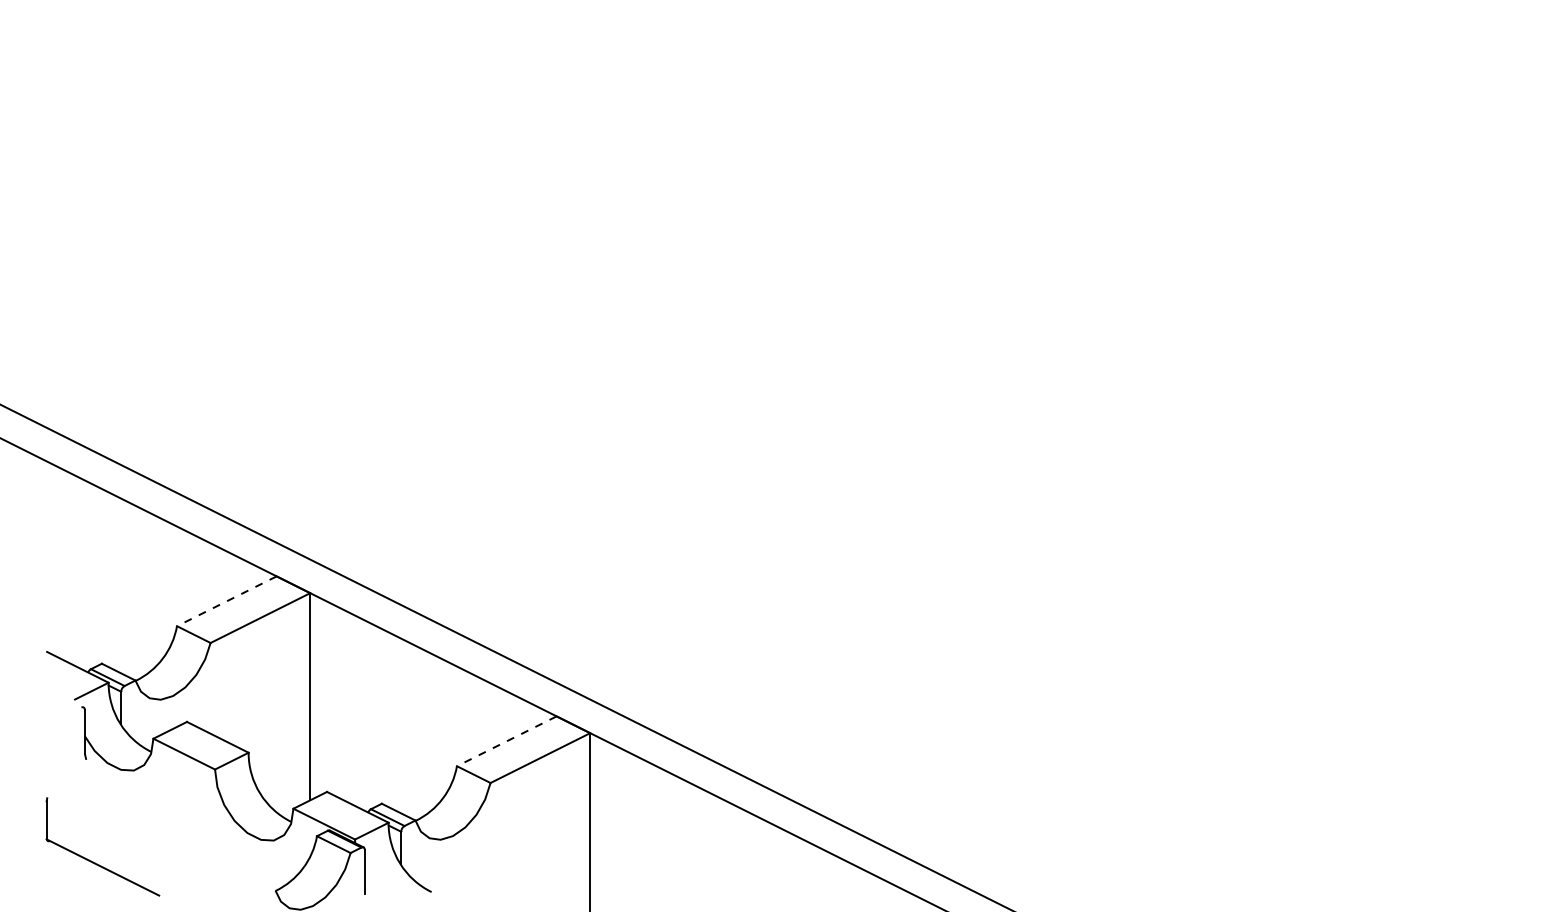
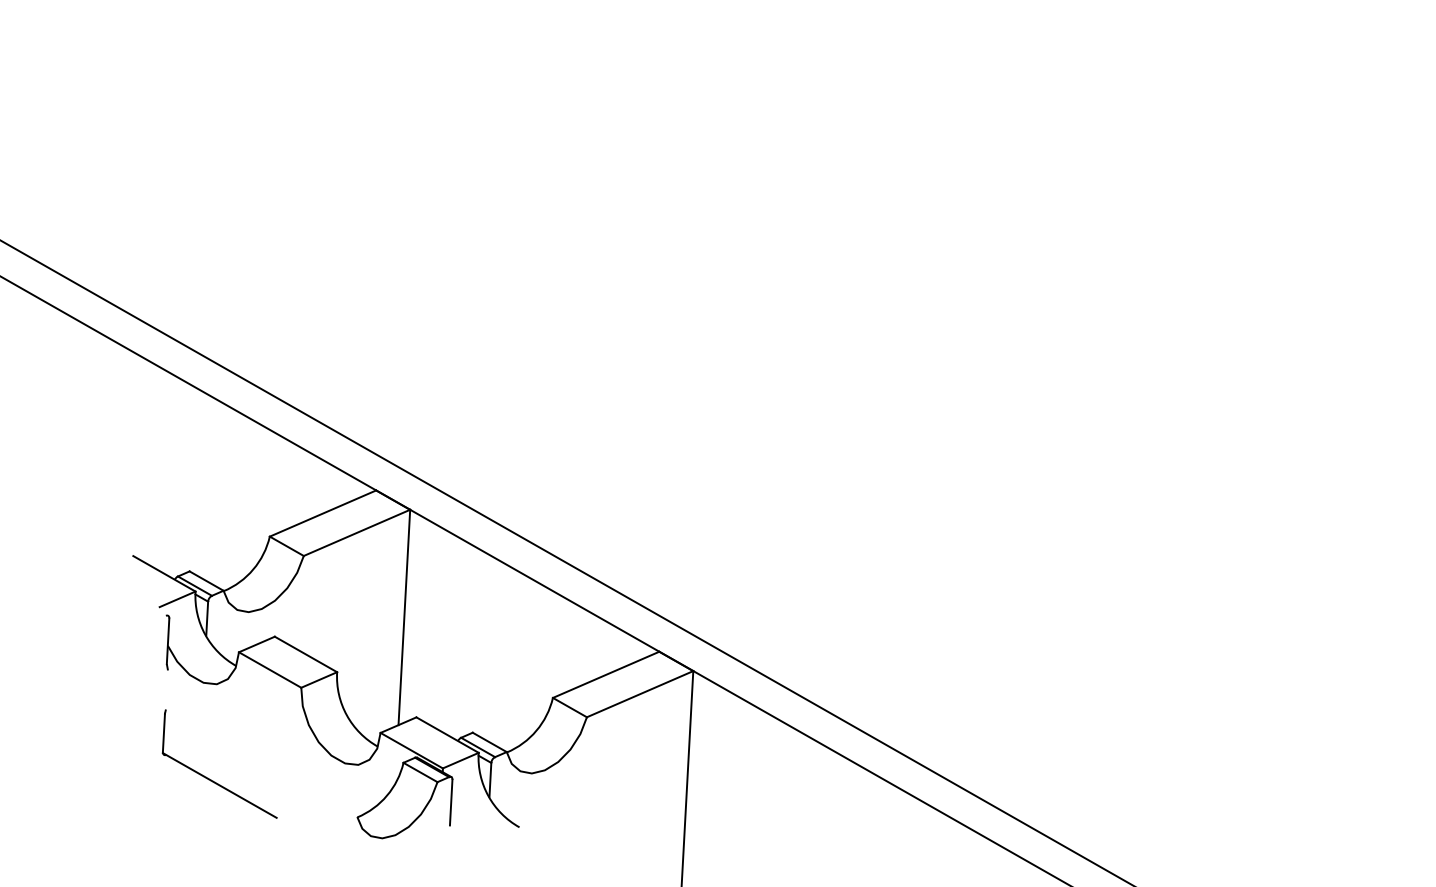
line: (226, 601) -> (322, 513), dashed -> solid
line: (506, 741) -> (605, 675), dashed -> solid
part: (95, 862) -> (212, 779), moved

